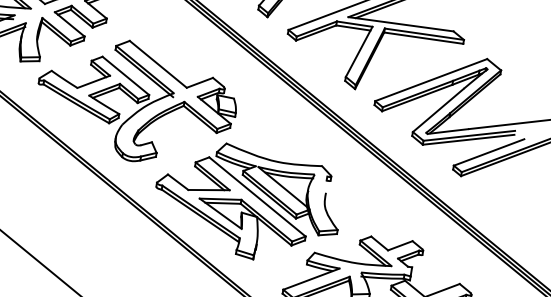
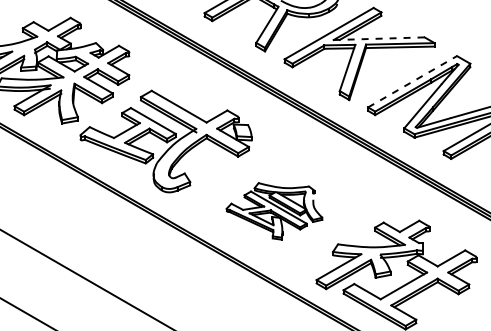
line: (401, 24) -> (379, 38), solid -> dashed
line: (431, 79) -> (412, 81), solid -> dashed
part: (247, 202) -> (274, 211), size x0.6

